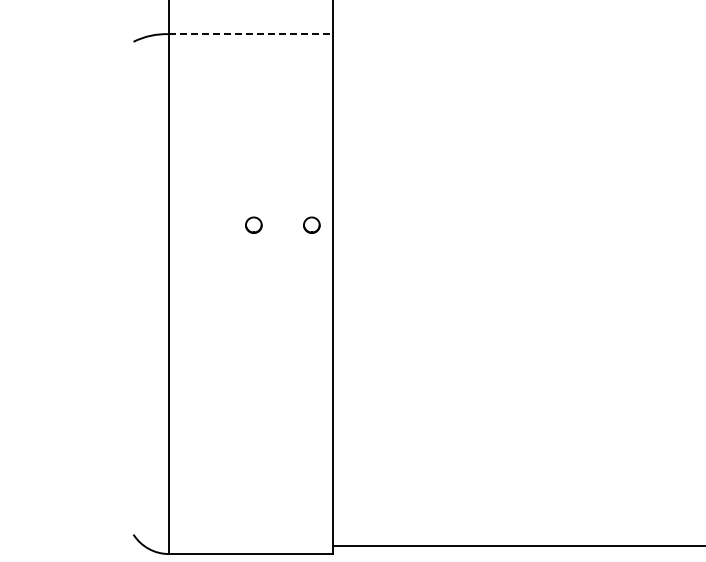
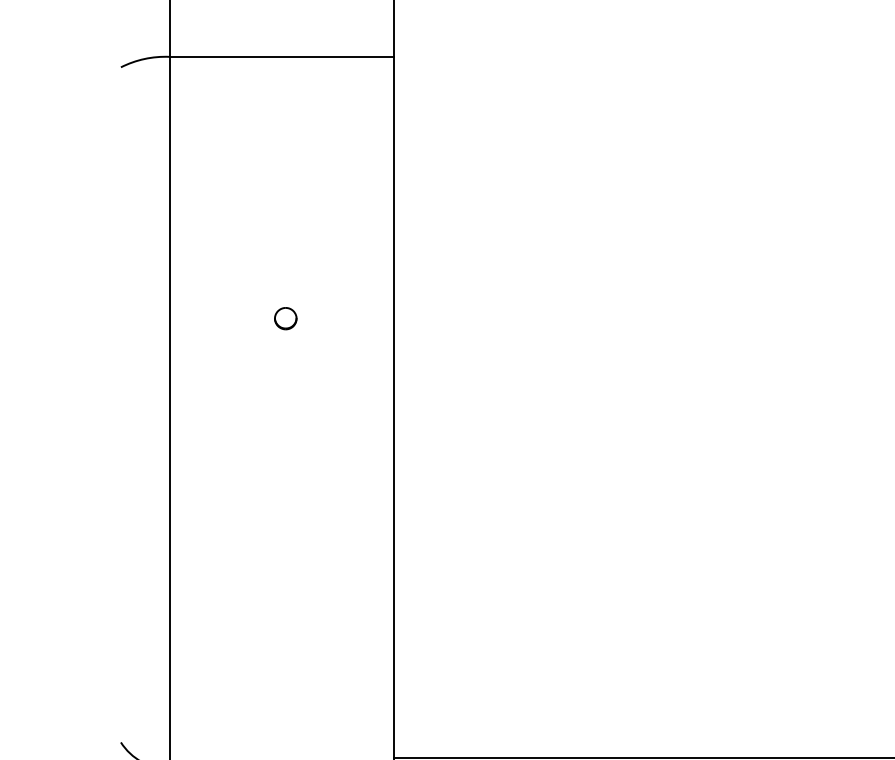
line: (250, 34) -> (281, 57), dashed -> solid
part: (311, 224) -> (364, 317), removed

